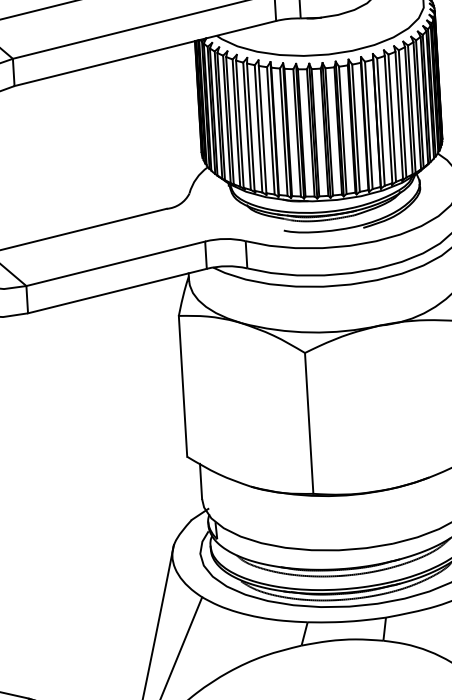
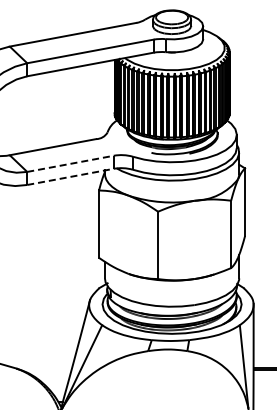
line: (115, 263) -> (70, 163), solid -> dashed
line: (117, 290) -> (70, 176), solid -> dashed

